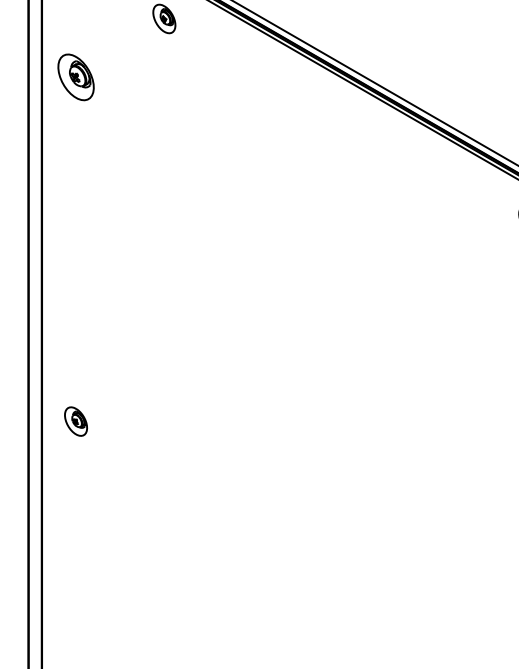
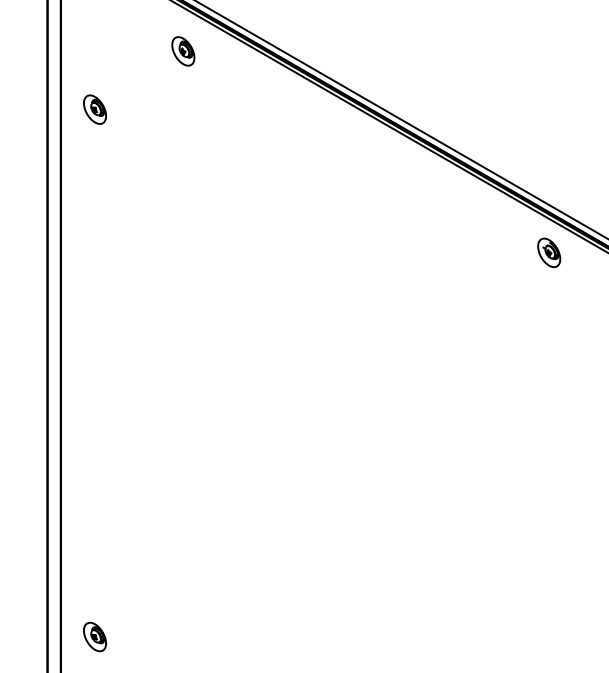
part: (75, 77) -> (94, 109), size x0.62
part: (75, 421) -> (94, 636), moved

